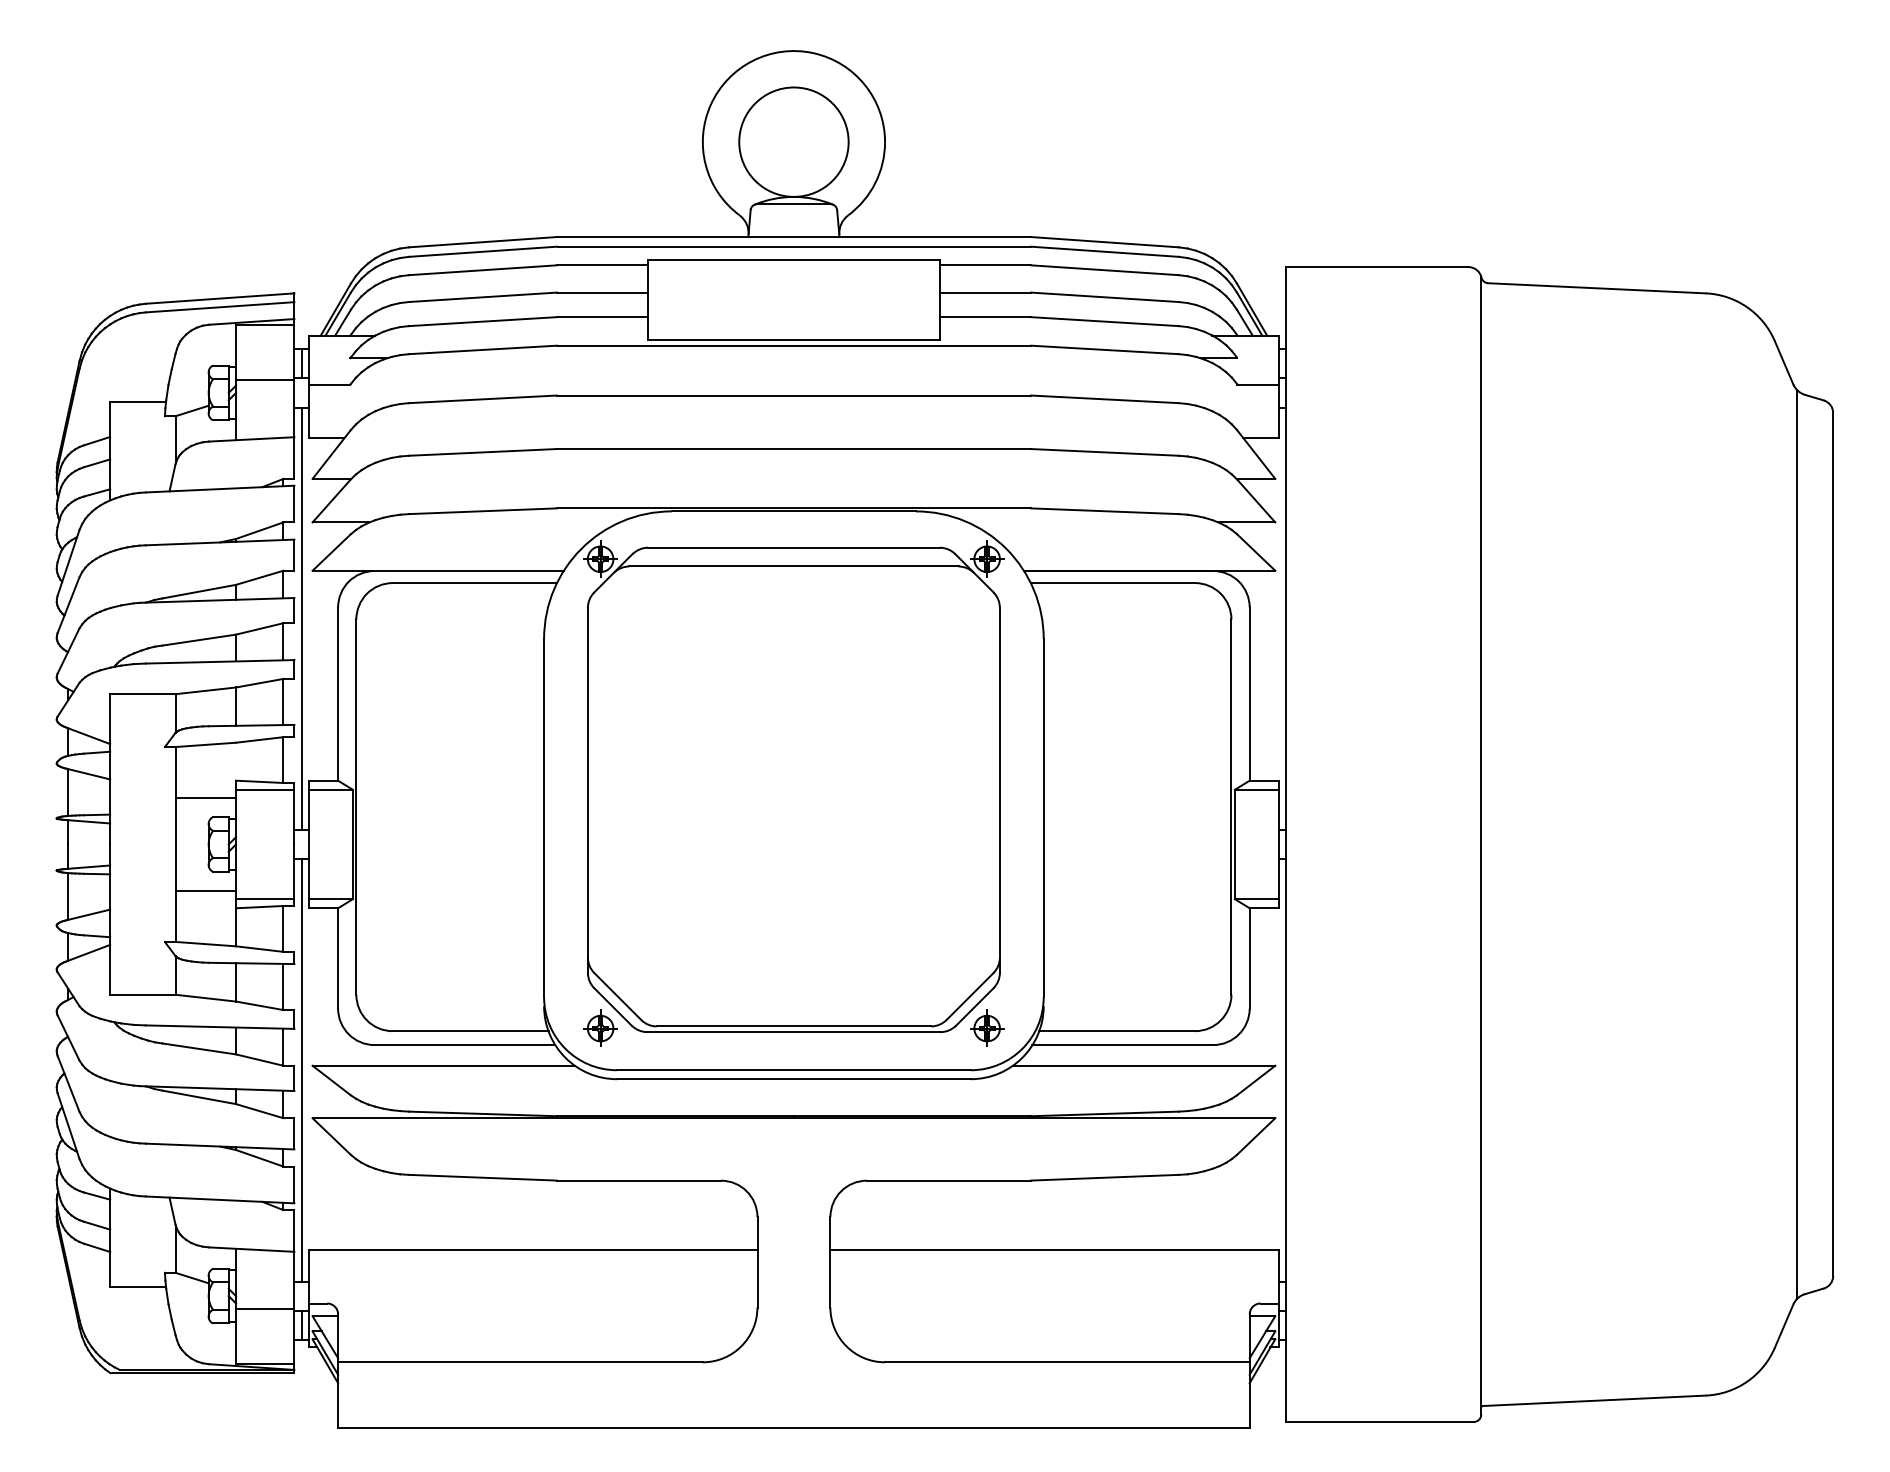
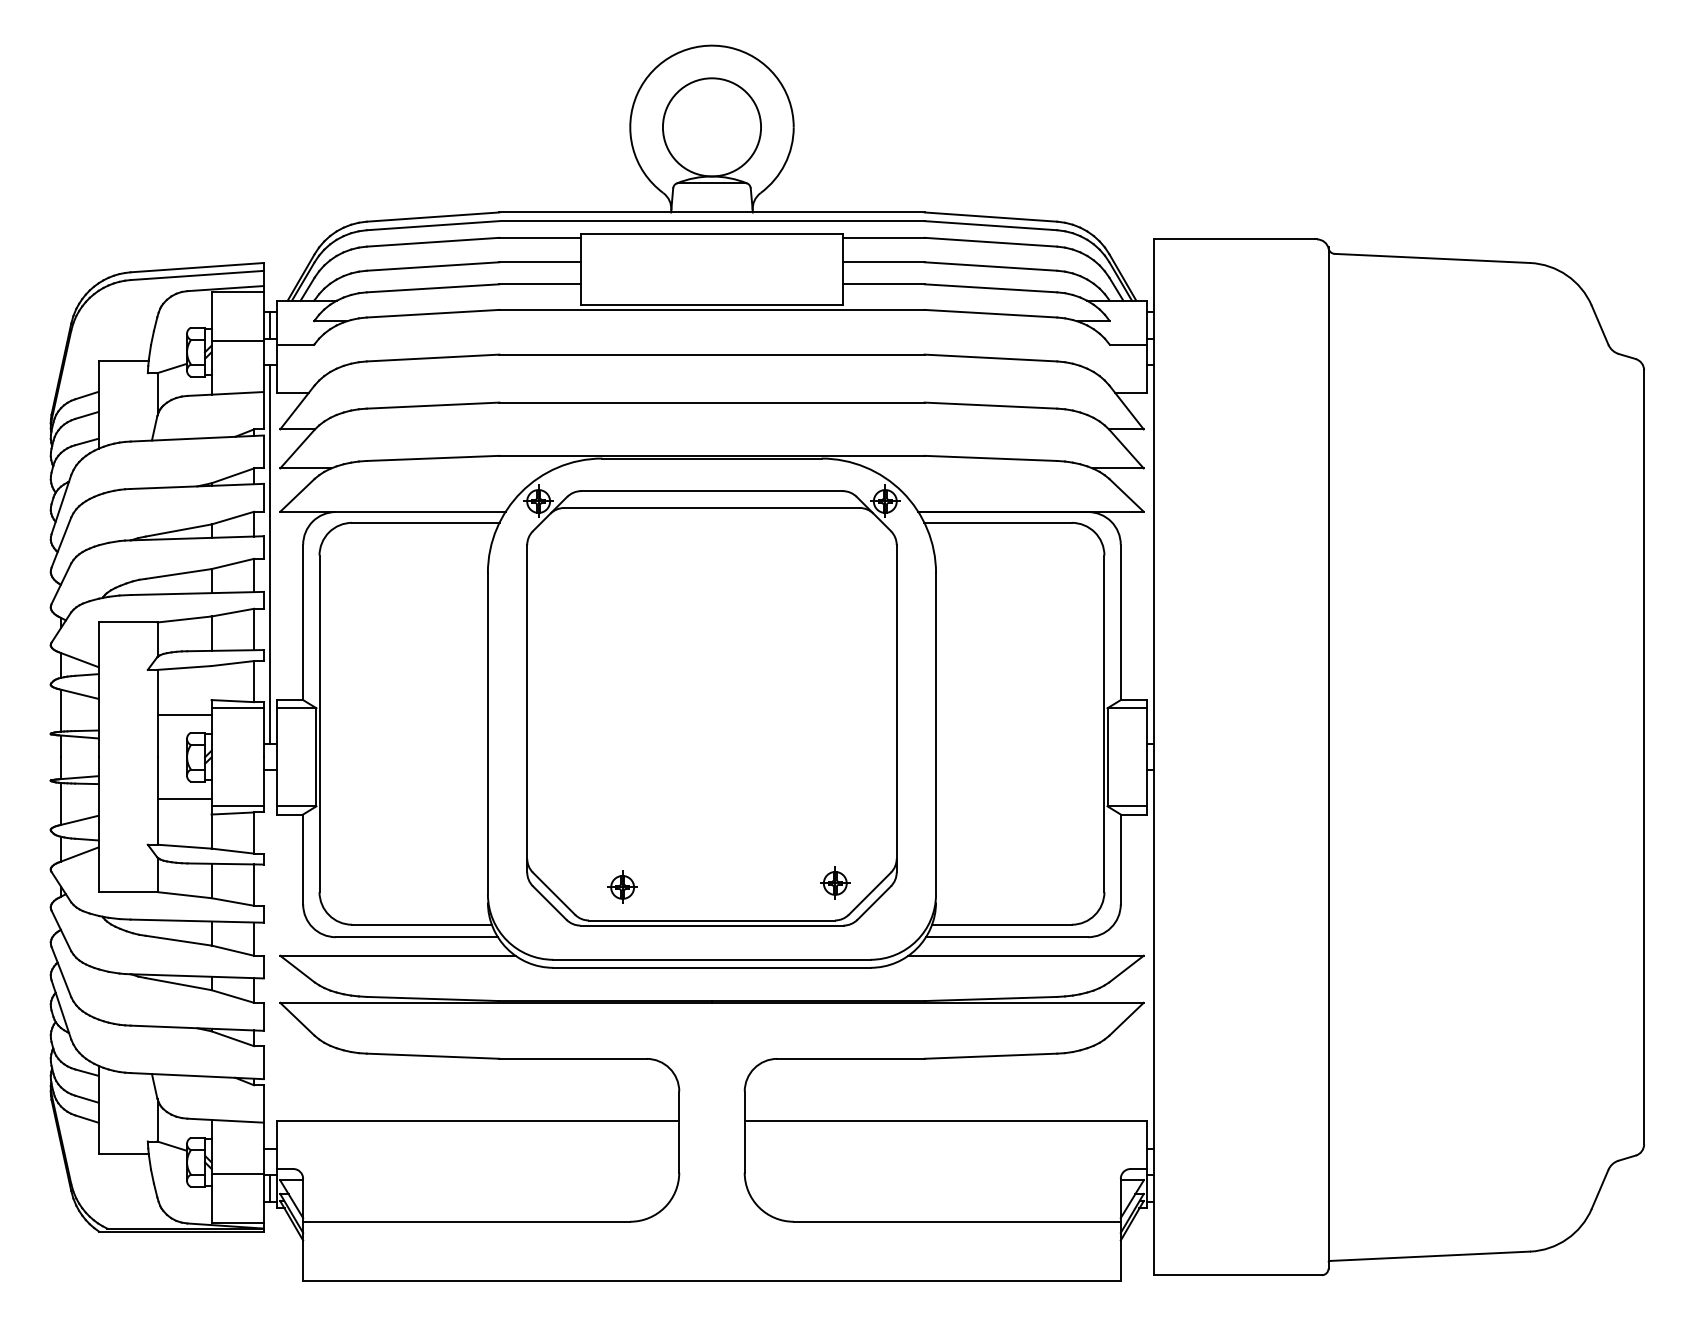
line: (1796, 844) -> (1611, 757), removed
part: (600, 1027) -> (622, 886), moved
part: (987, 1027) -> (835, 882), moved
line: (301, 1069) -> (270, 959), removed

